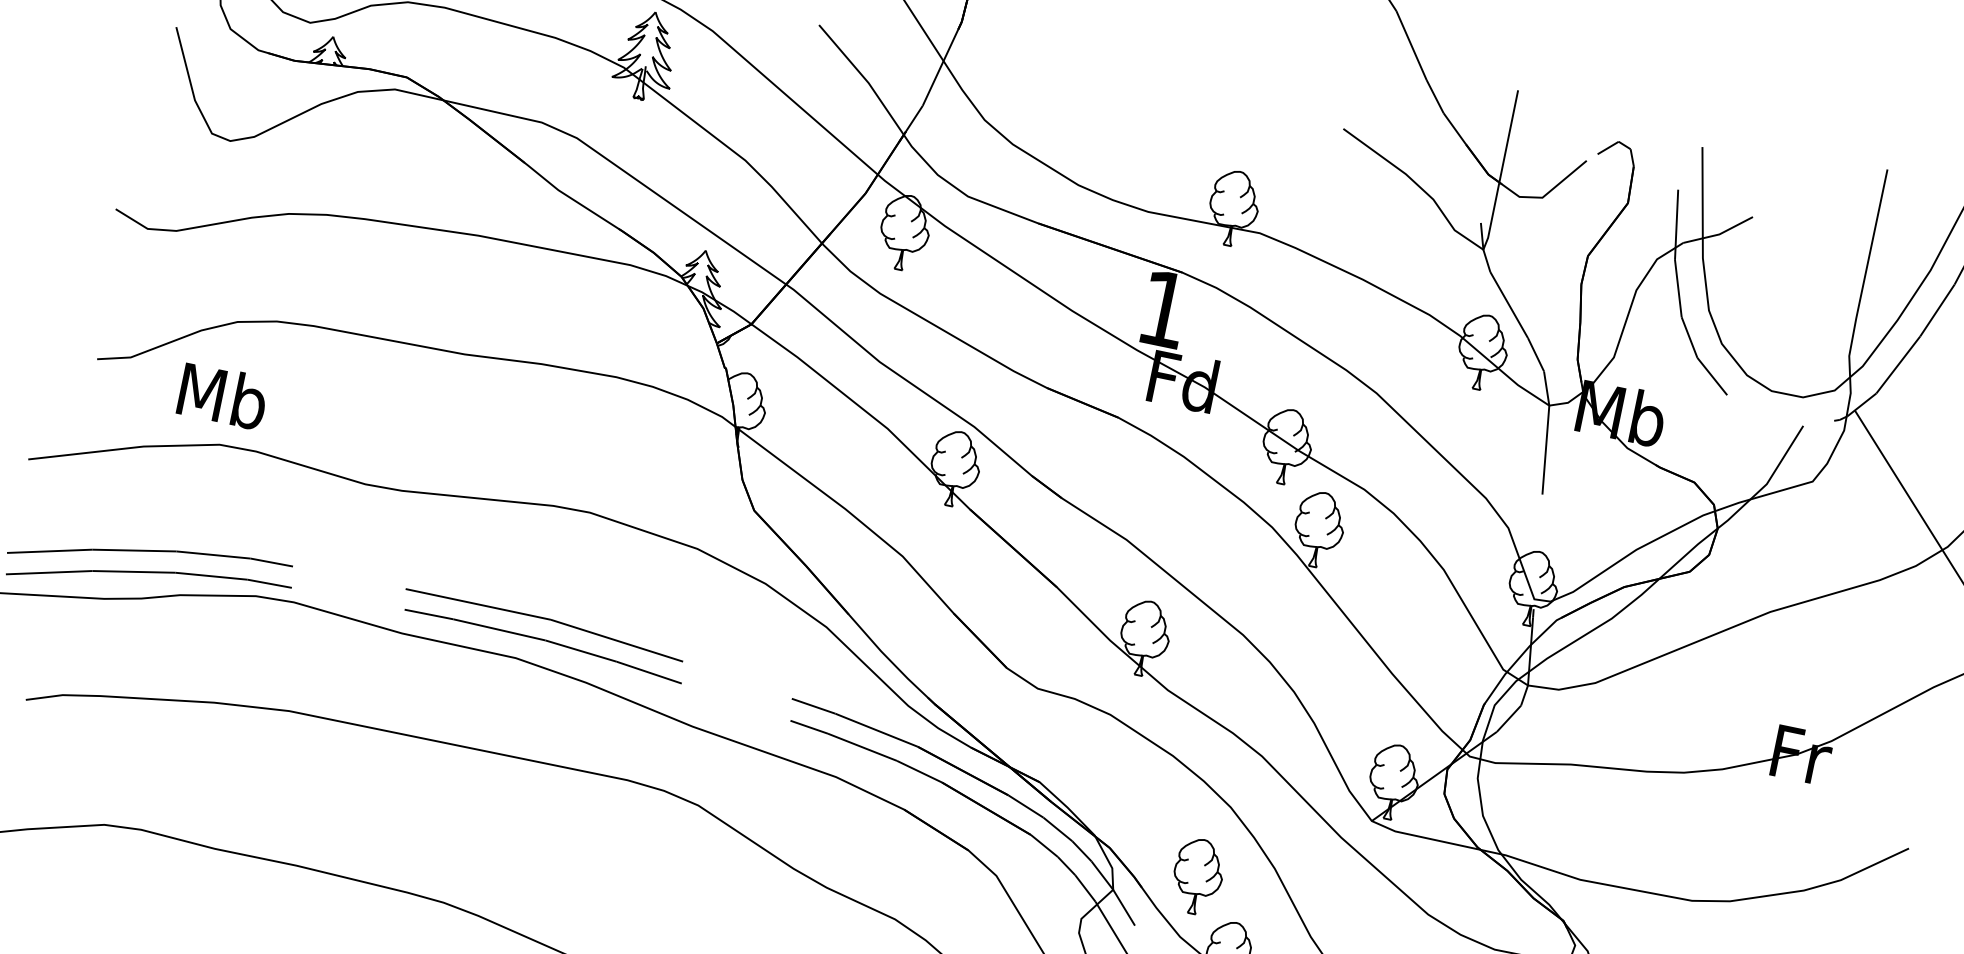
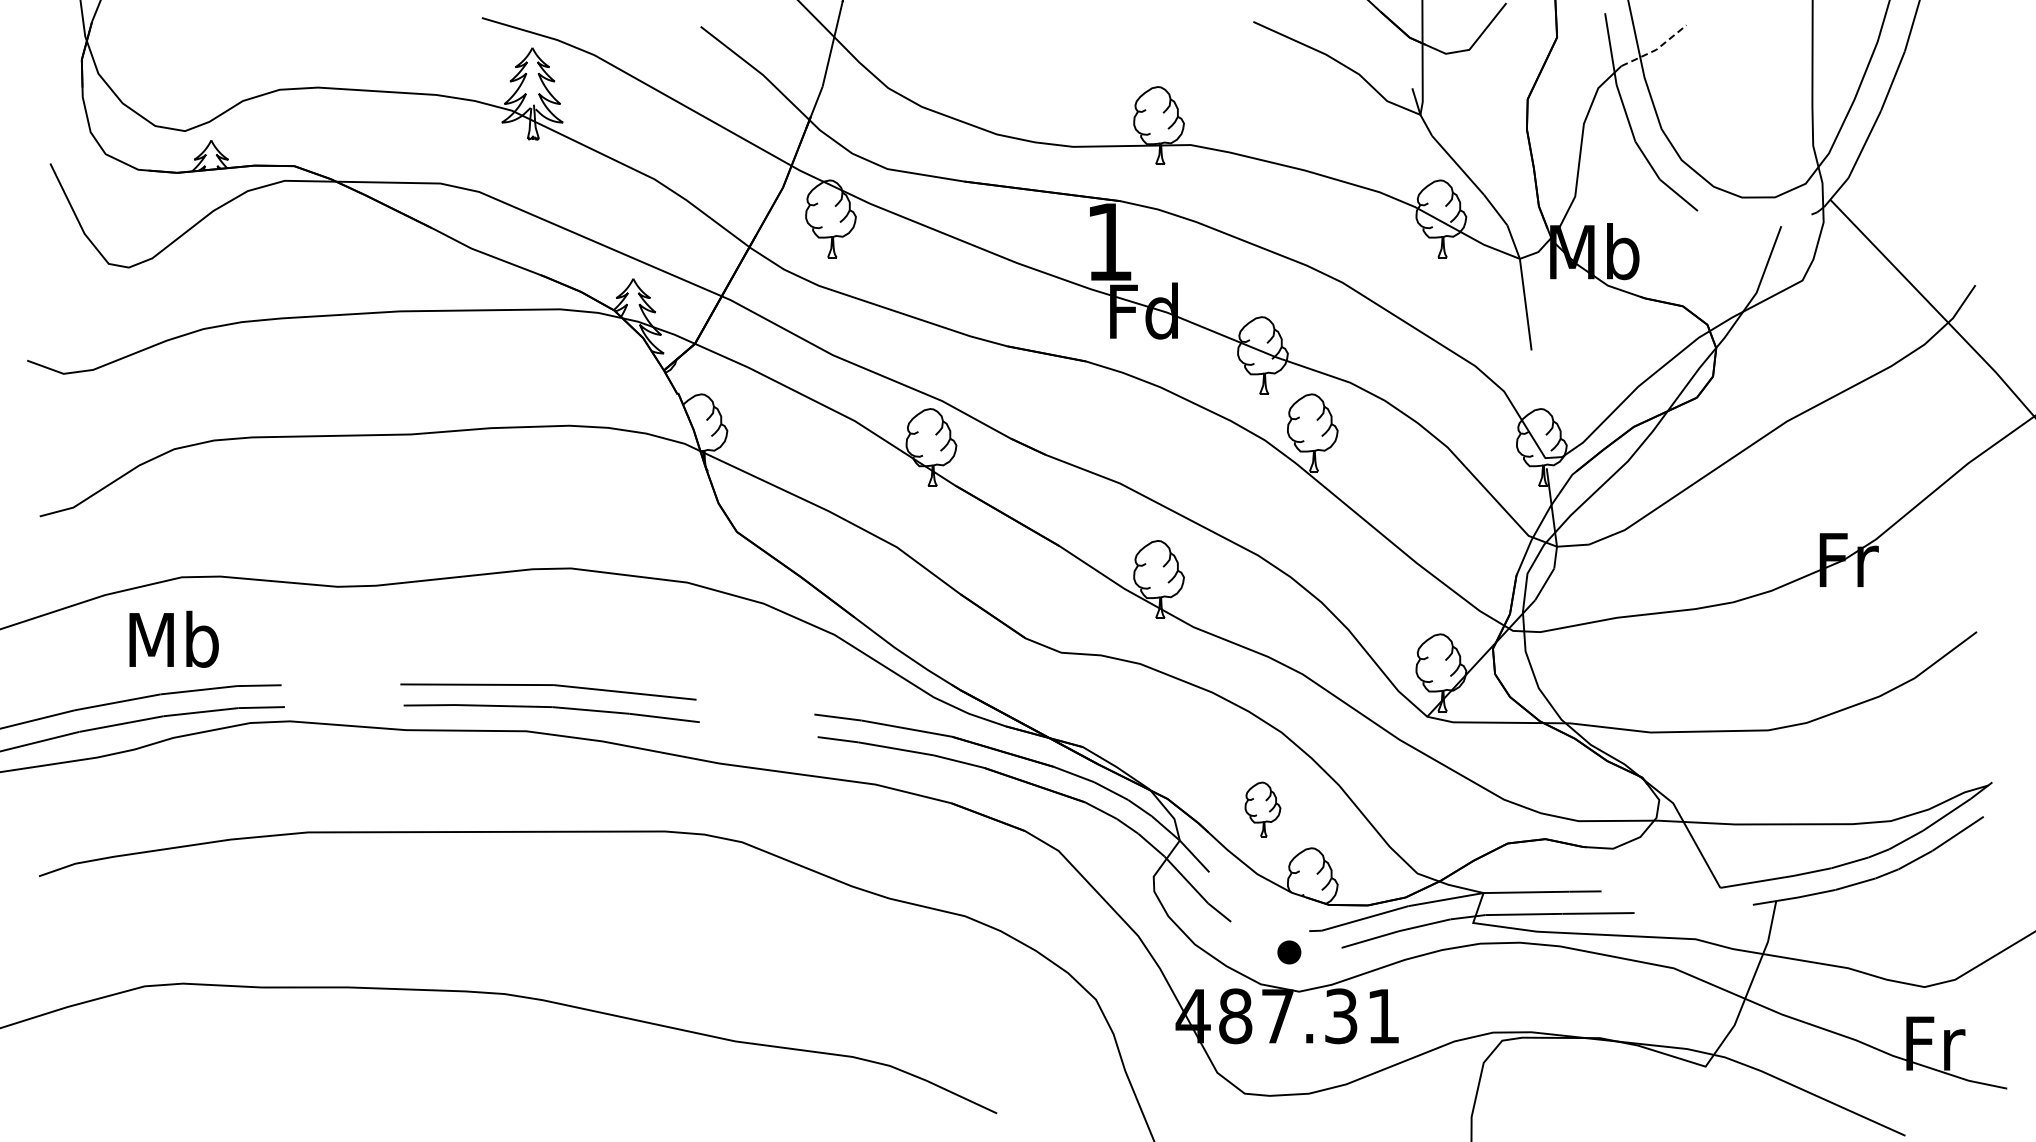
line: (1719, 234) -> (1656, 49), solid -> dashed
text: (222, 395) -> (173, 638), moved
part: (1197, 876) -> (1262, 809), size x0.7

